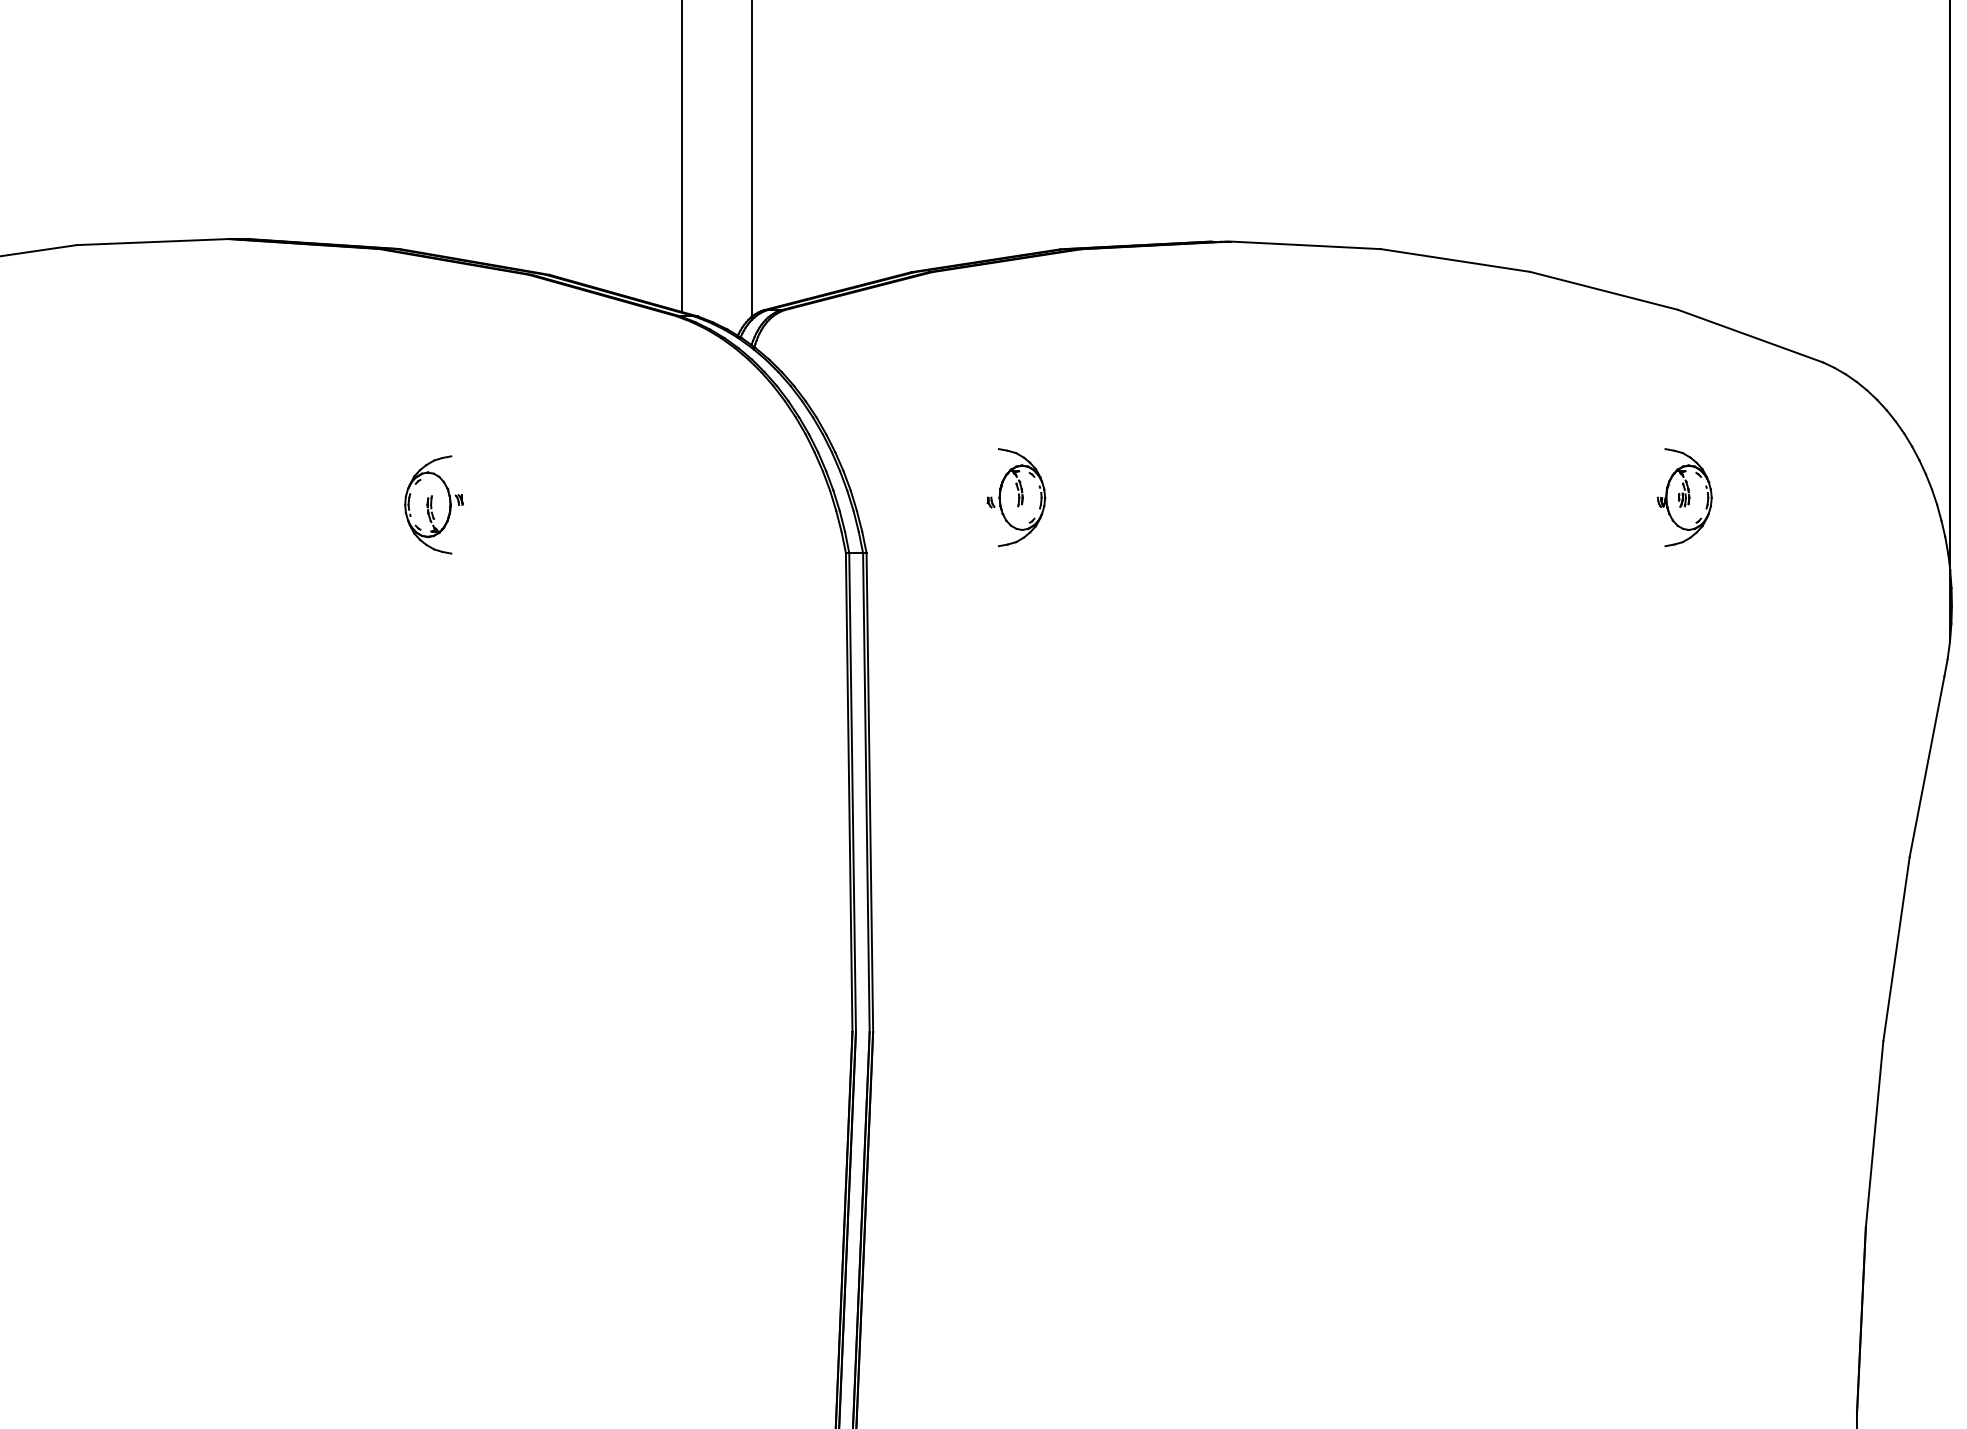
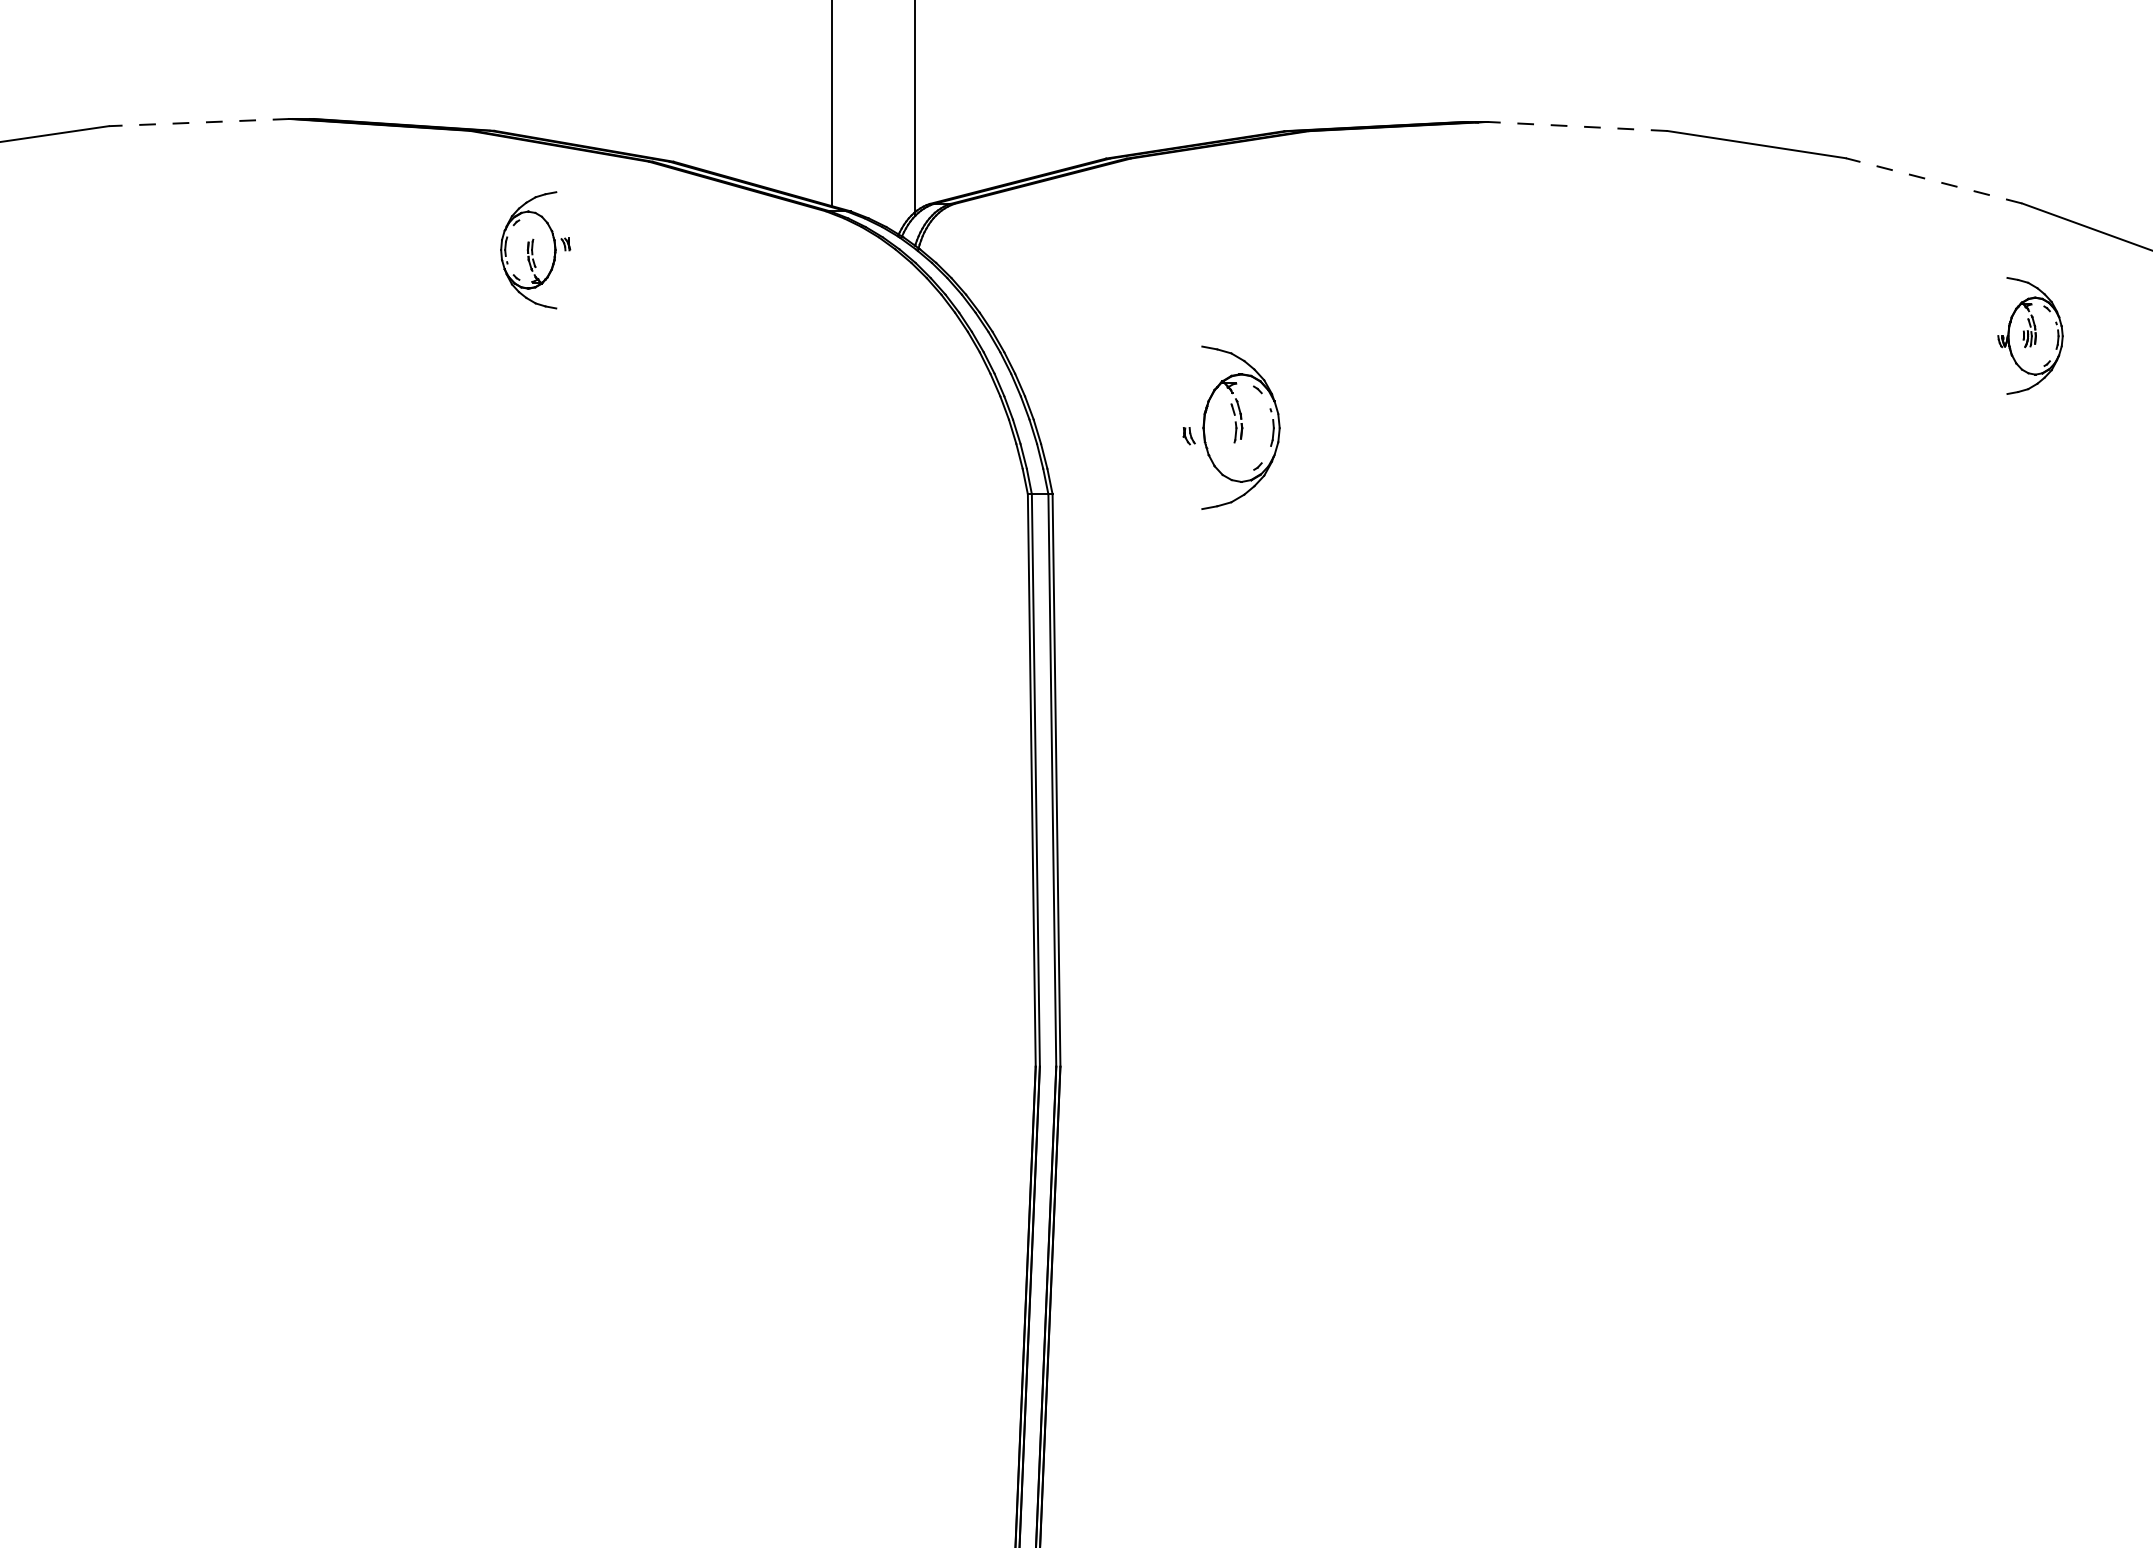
line: (152, 242) -> (199, 123), solid -> dashed
line: (1305, 245) -> (1577, 126), solid -> dashed
line: (1603, 290) -> (1933, 180), solid -> dashed
part: (1016, 497) -> (1231, 427), size x1.4
part: (1684, 497) -> (2030, 335), moved
part: (433, 504) -> (534, 249), moved

